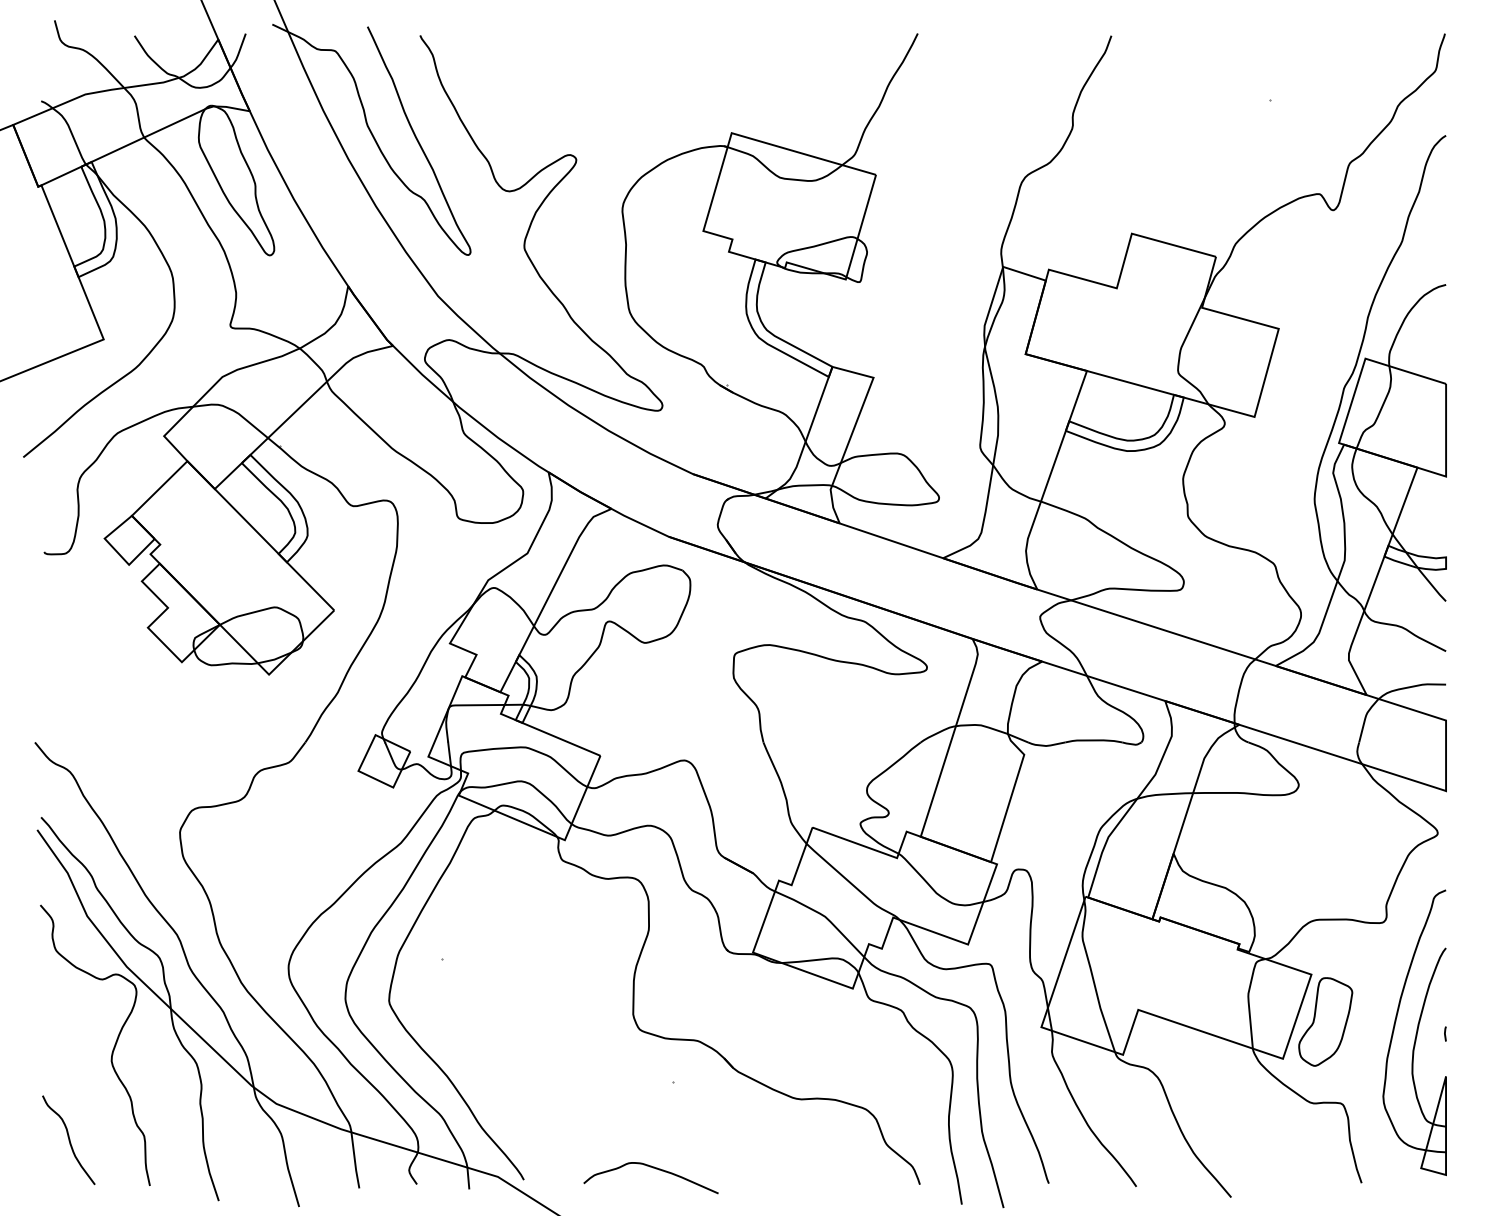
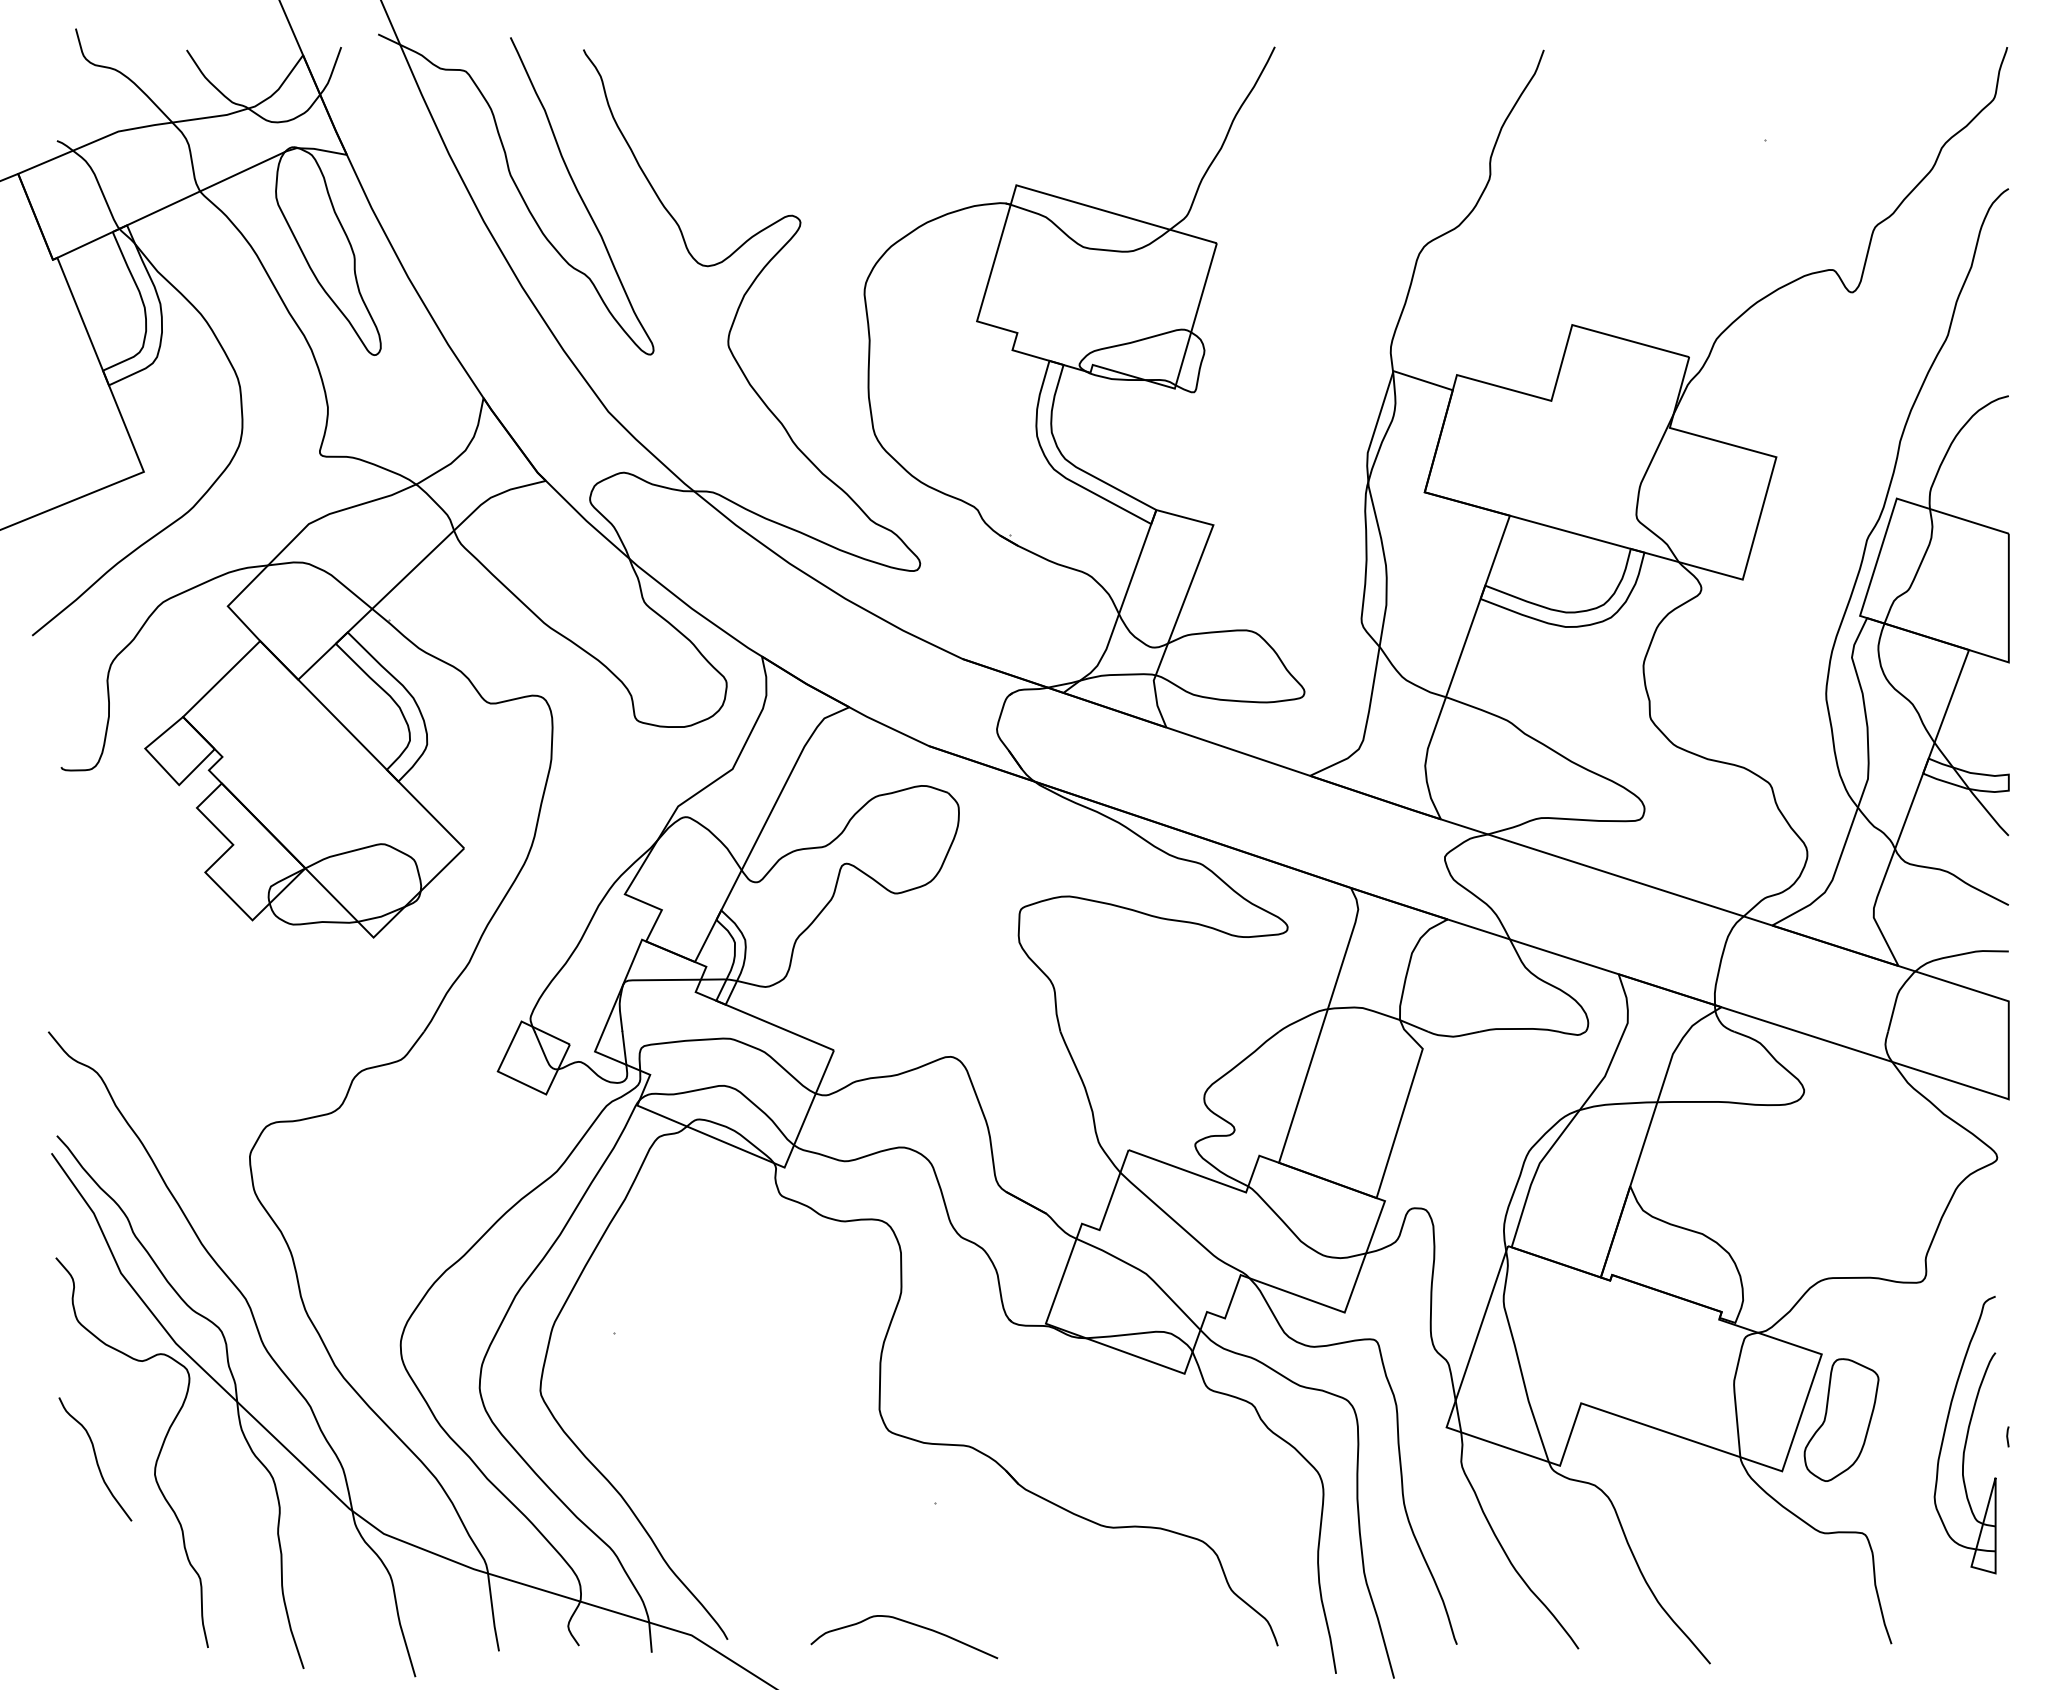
part: (1414, 1032) -> (1964, 1434), size x0.7
curve: (68, 1140) -> (95, 1459), moved

